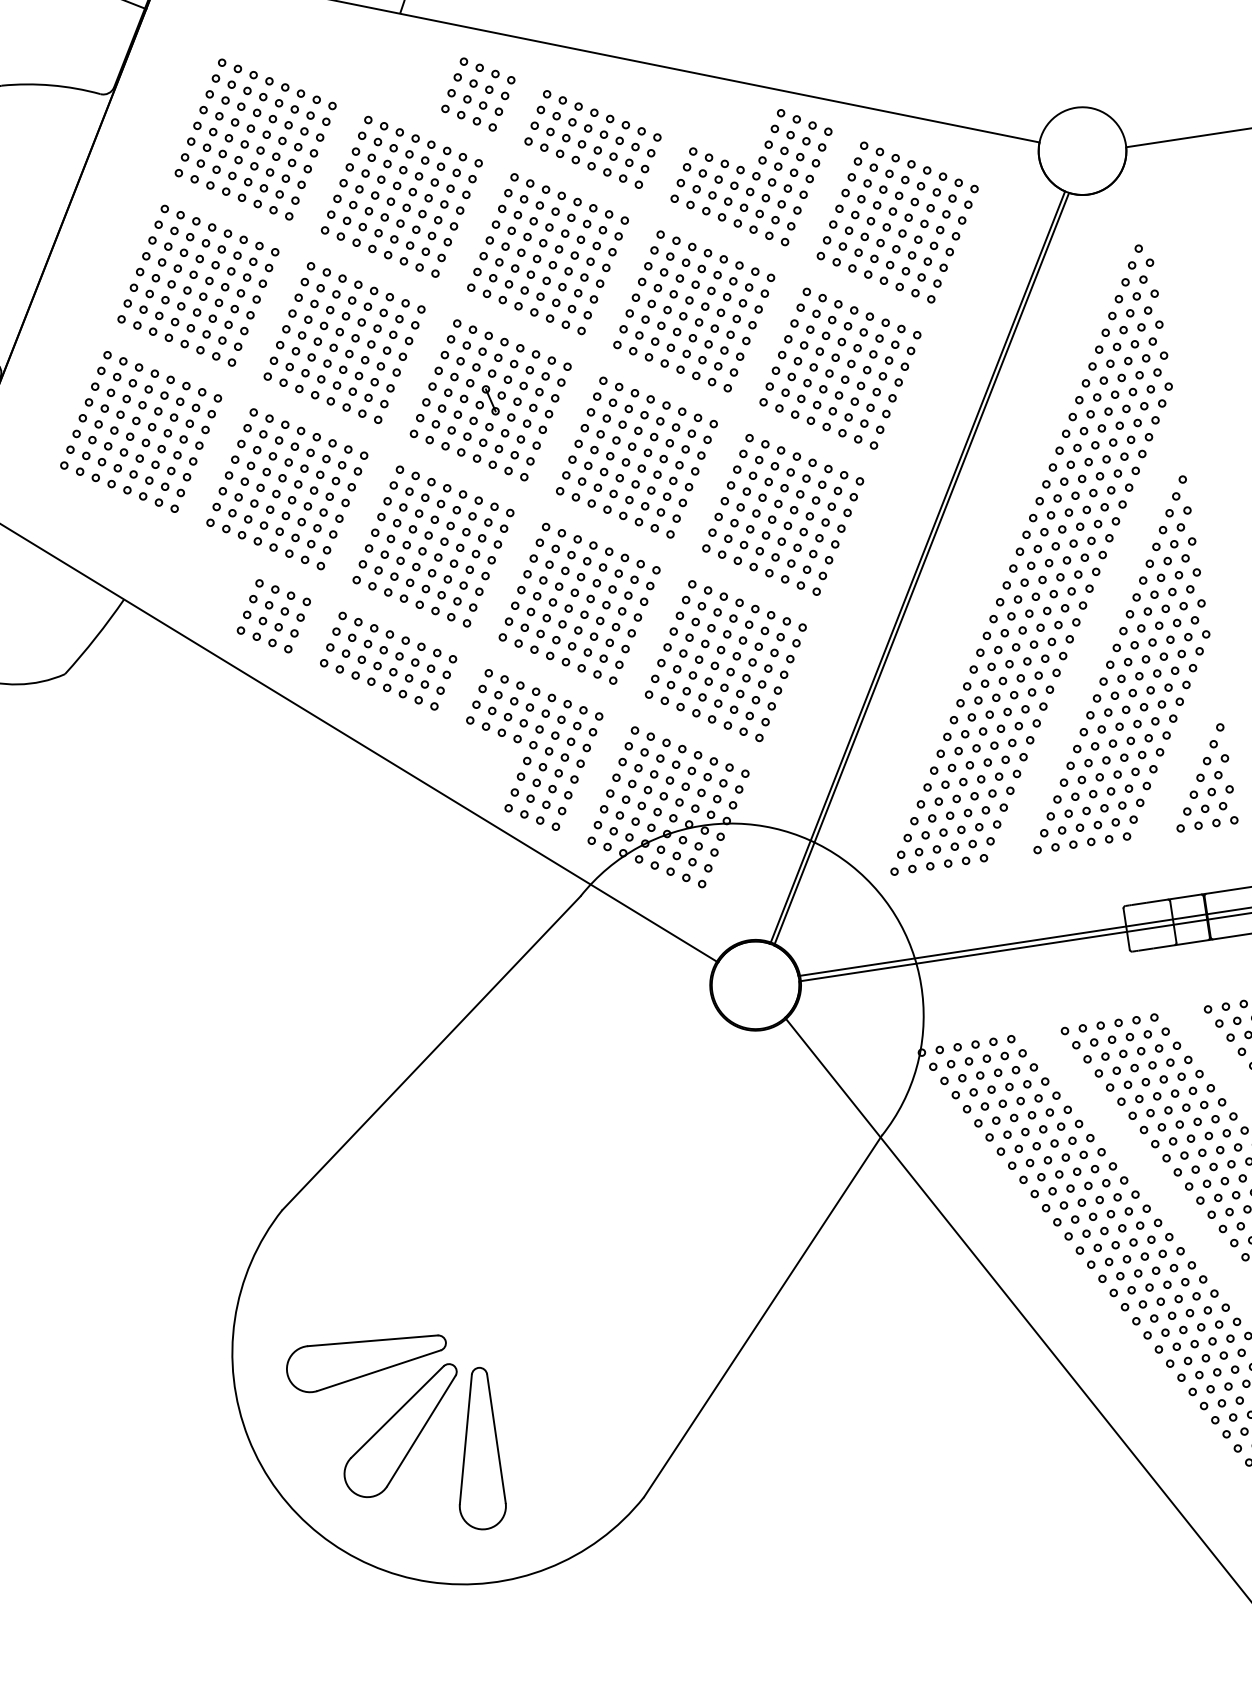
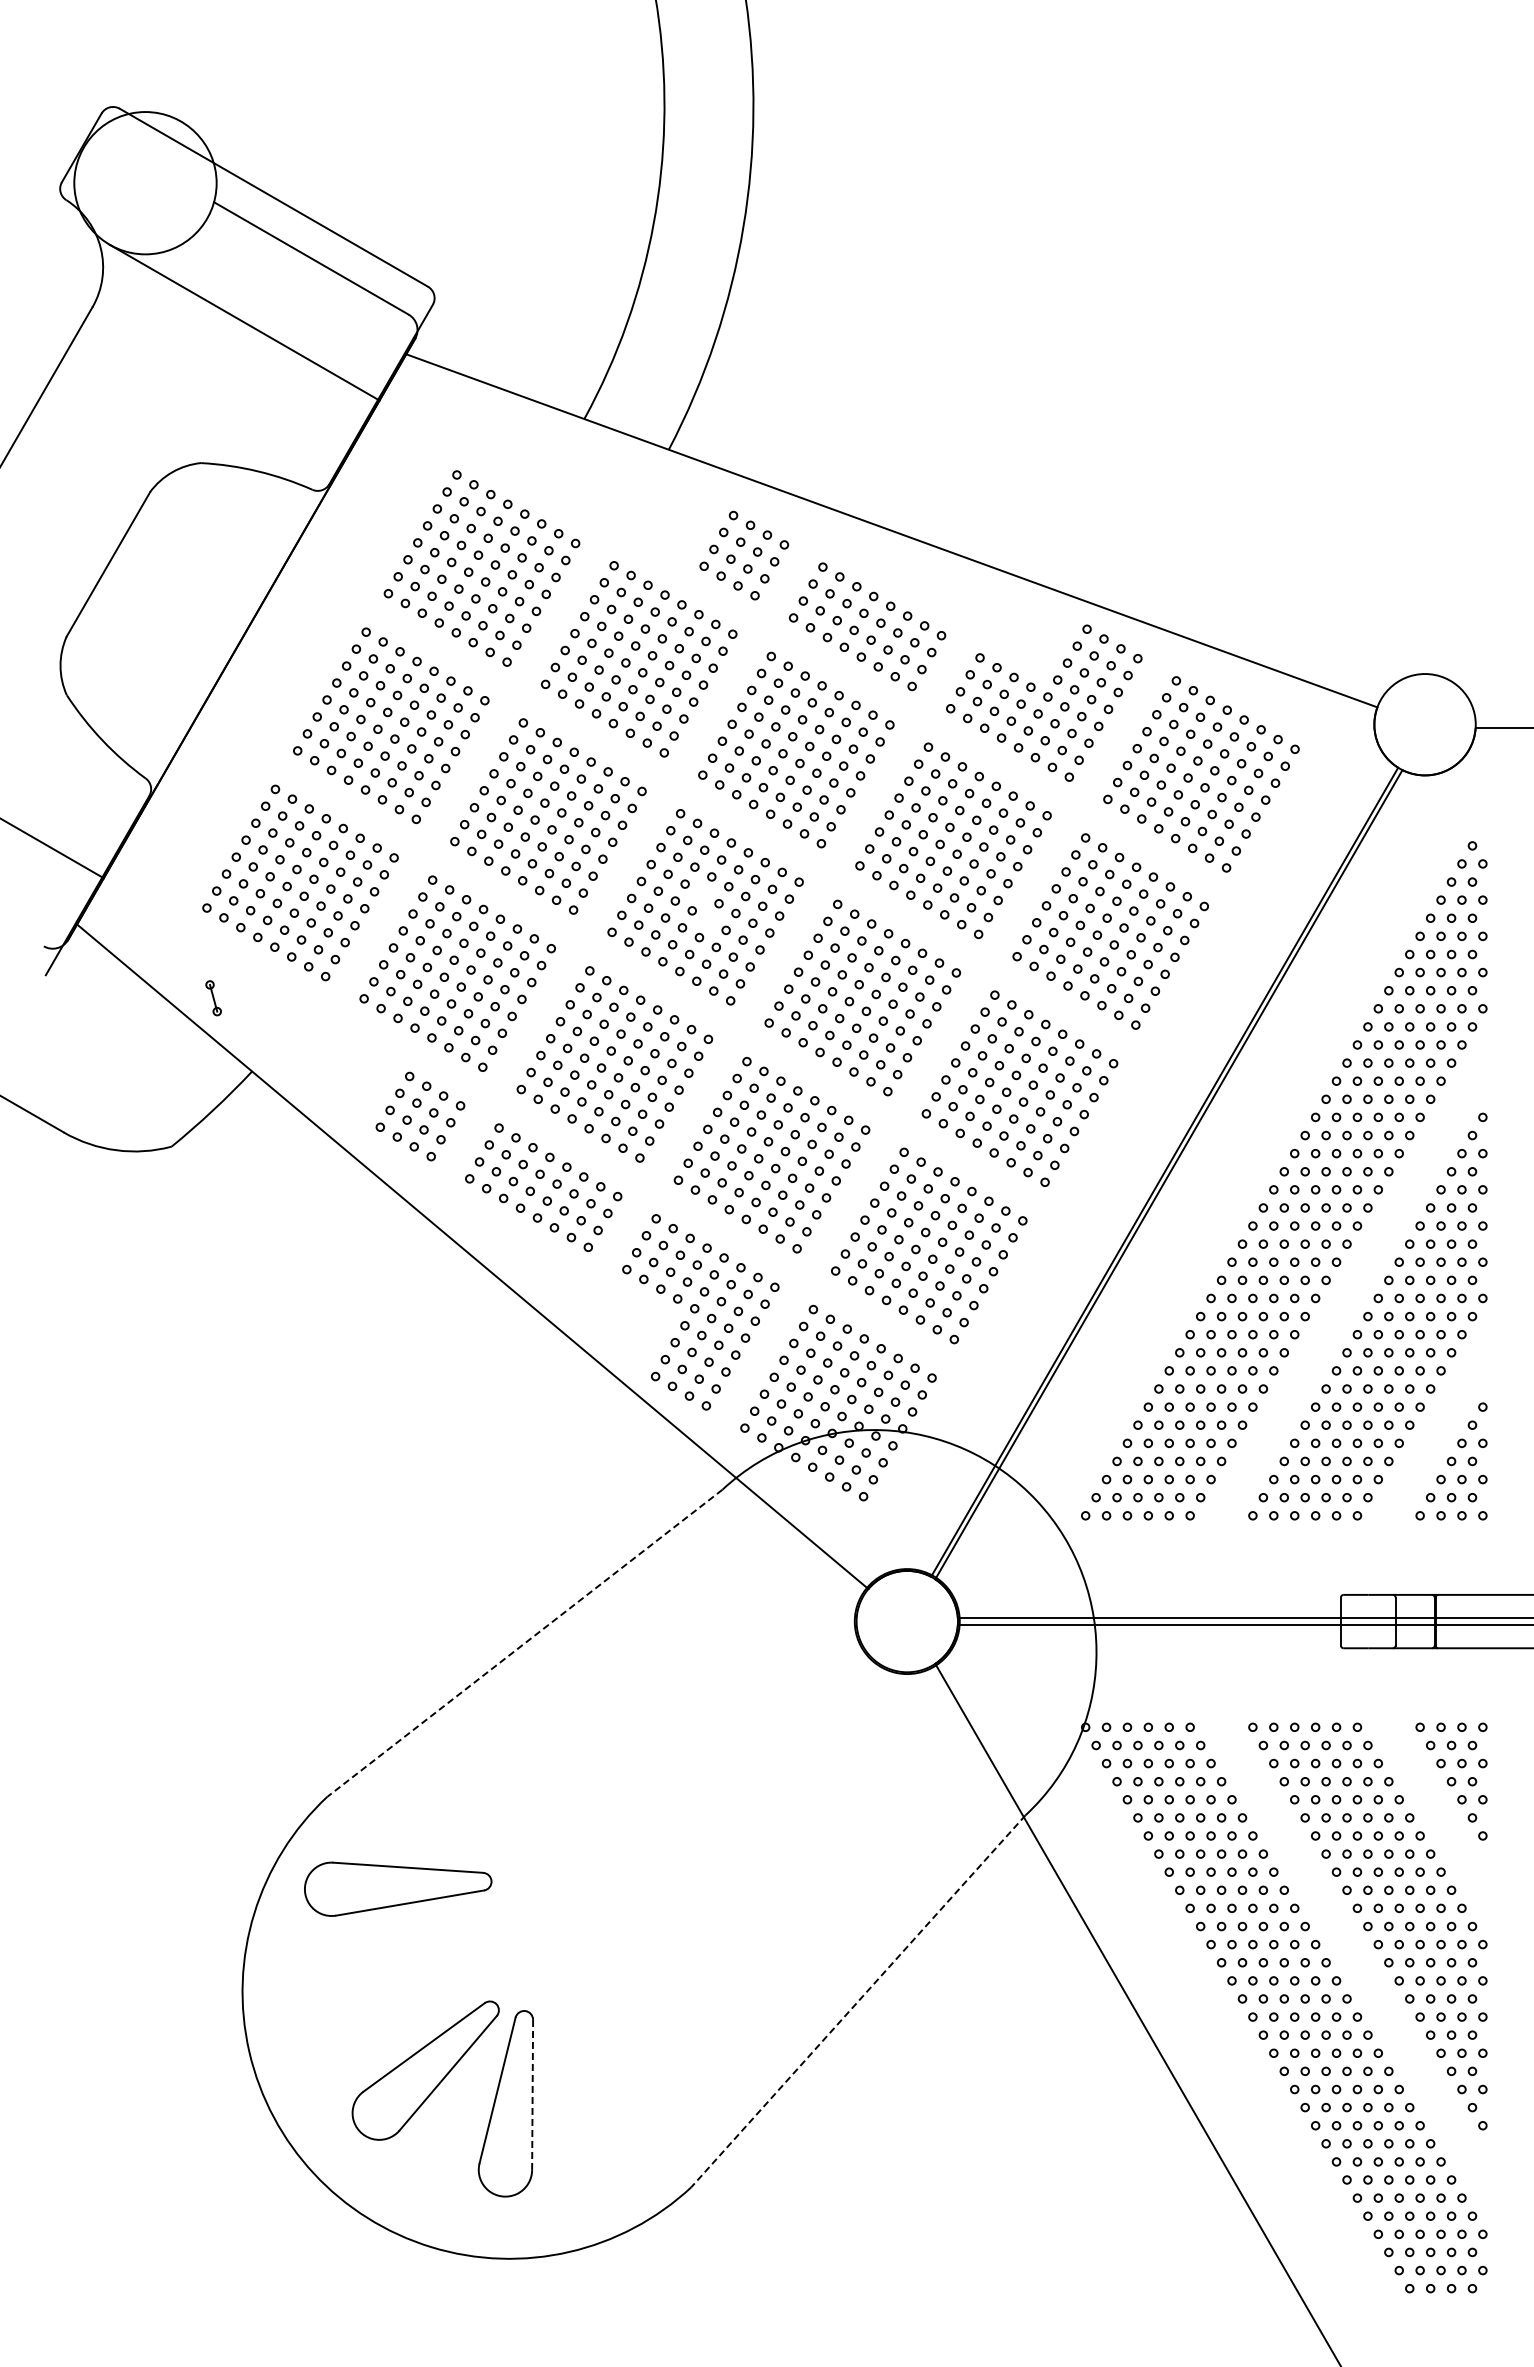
part: (490, 400) -> (213, 998), moved
line: (431, 1053) -> (524, 1643), solid -> dashed
line: (763, 1316) -> (858, 2001), solid -> dashed
part: (367, 1359) -> (398, 1888), moved
line: (496, 1439) -> (532, 2095), solid -> dashed

